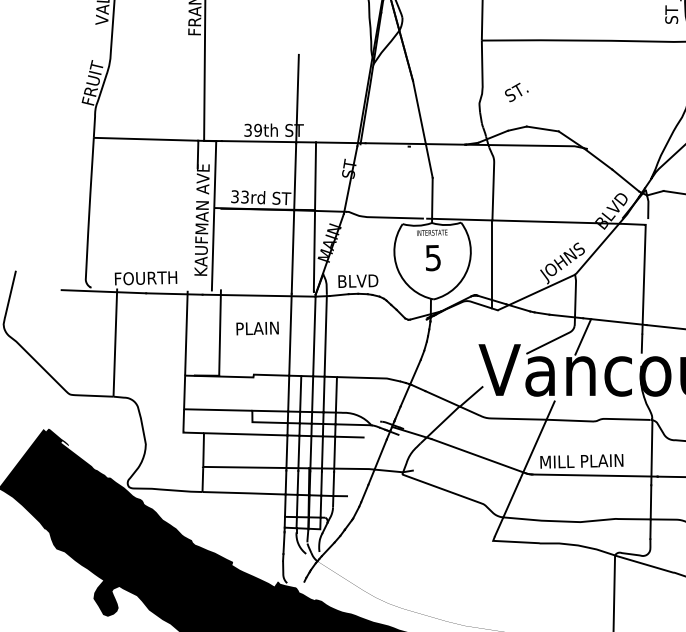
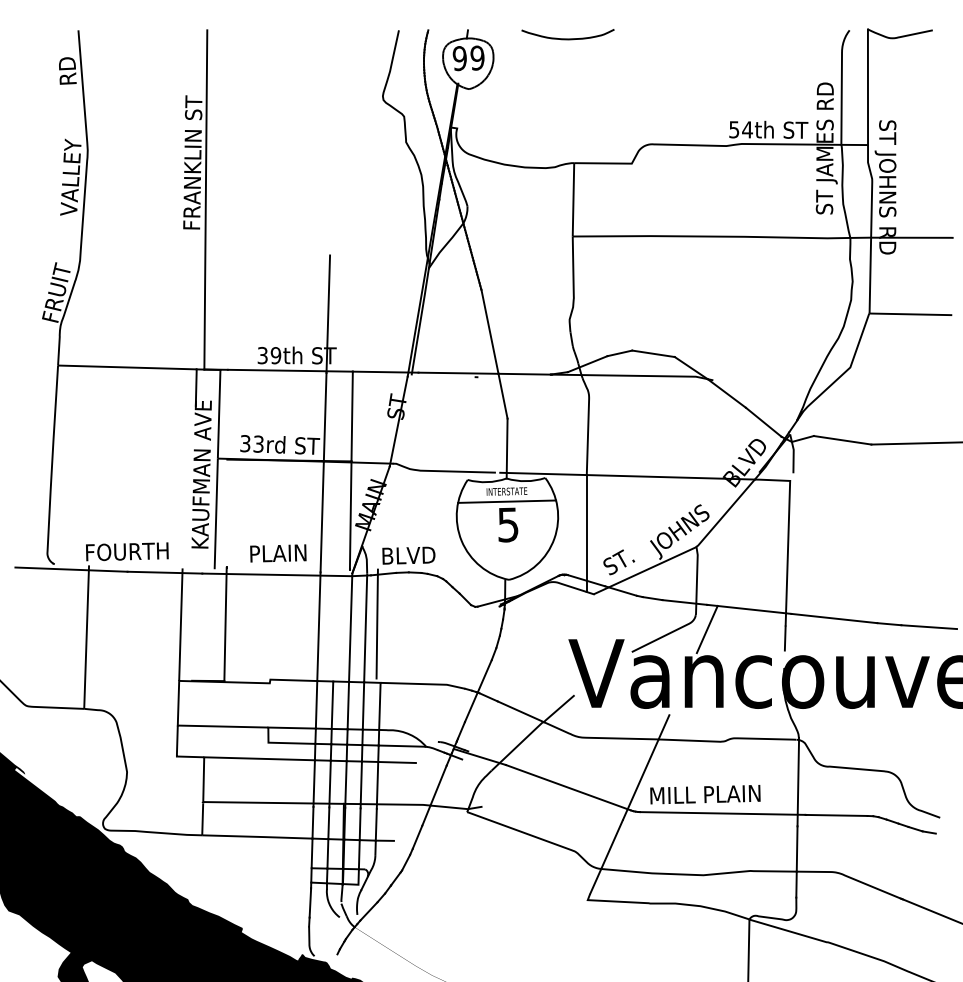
text: (517, 92) -> (619, 562), moved
line: (432, 240) -> (507, 501), added
text: (257, 328) -> (278, 553), moved
line: (333, 332) -> (376, 623), added

